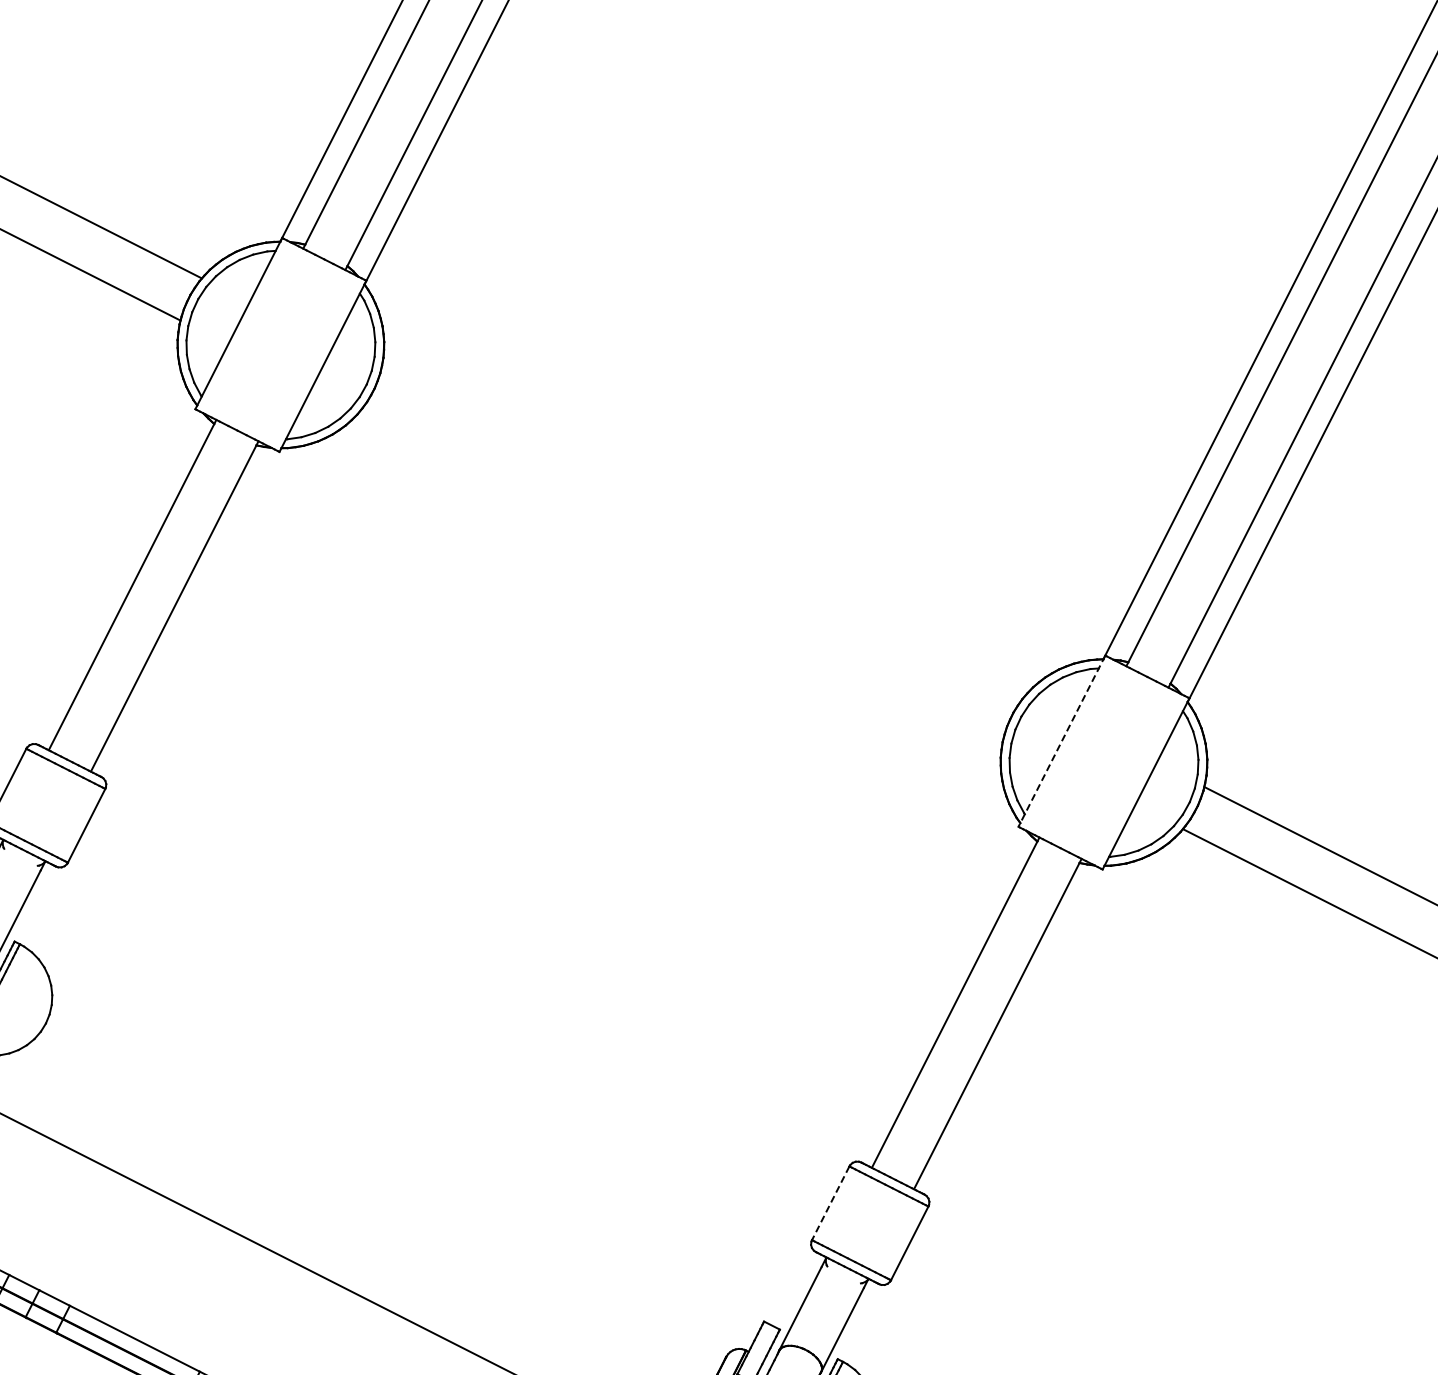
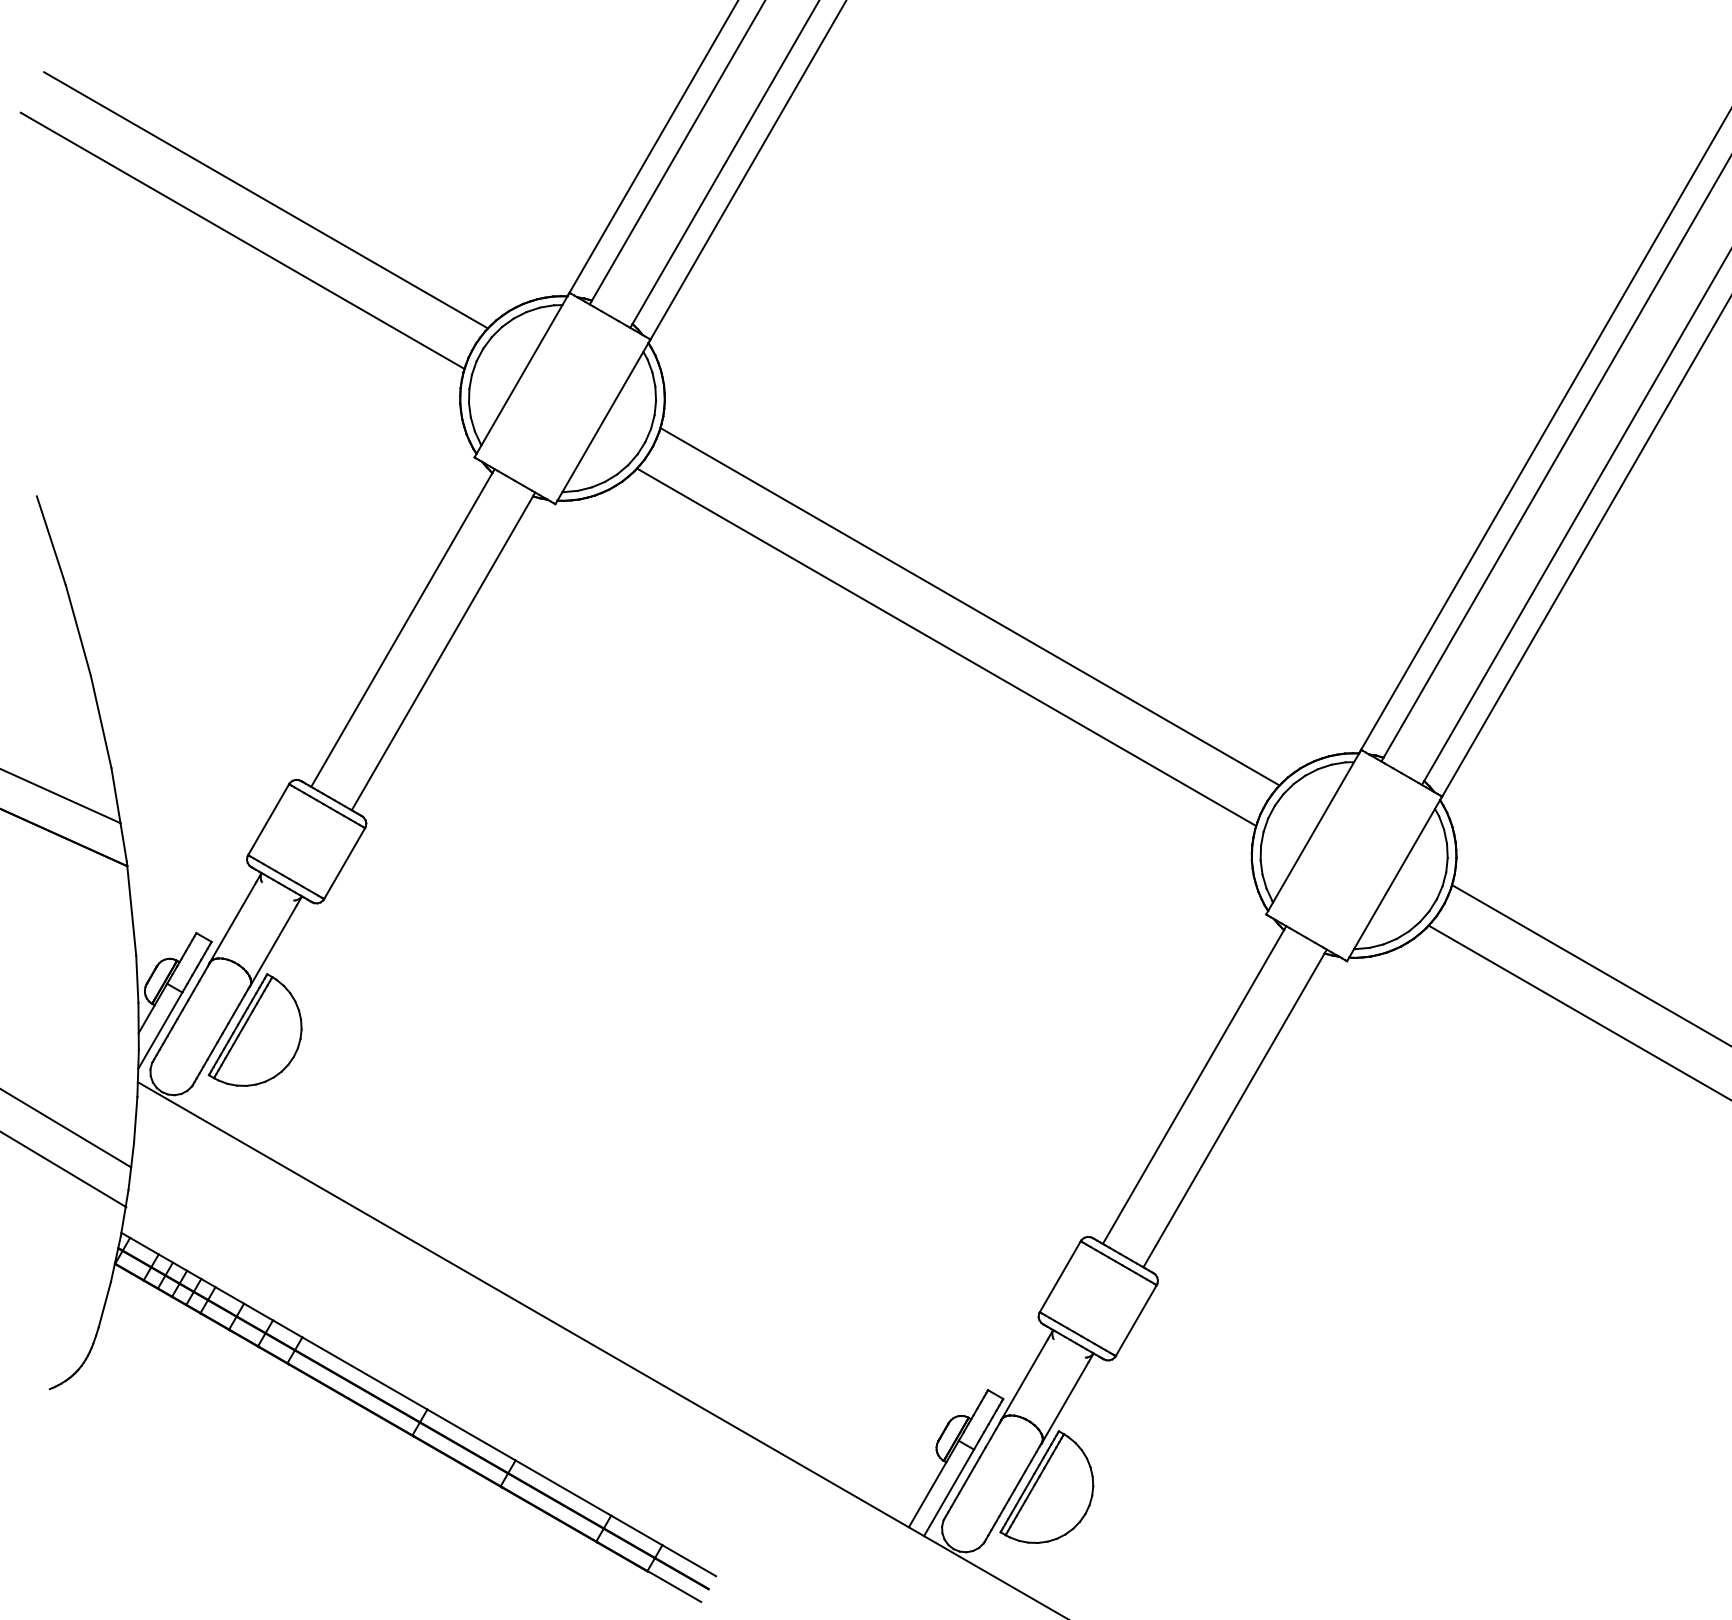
line: (702, 532) -> (969, 606), added
line: (681, 575) -> (946, 647), added
line: (1061, 741) -> (1313, 832), dashed -> solid
line: (830, 1203) -> (1060, 1276), dashed -> solid

